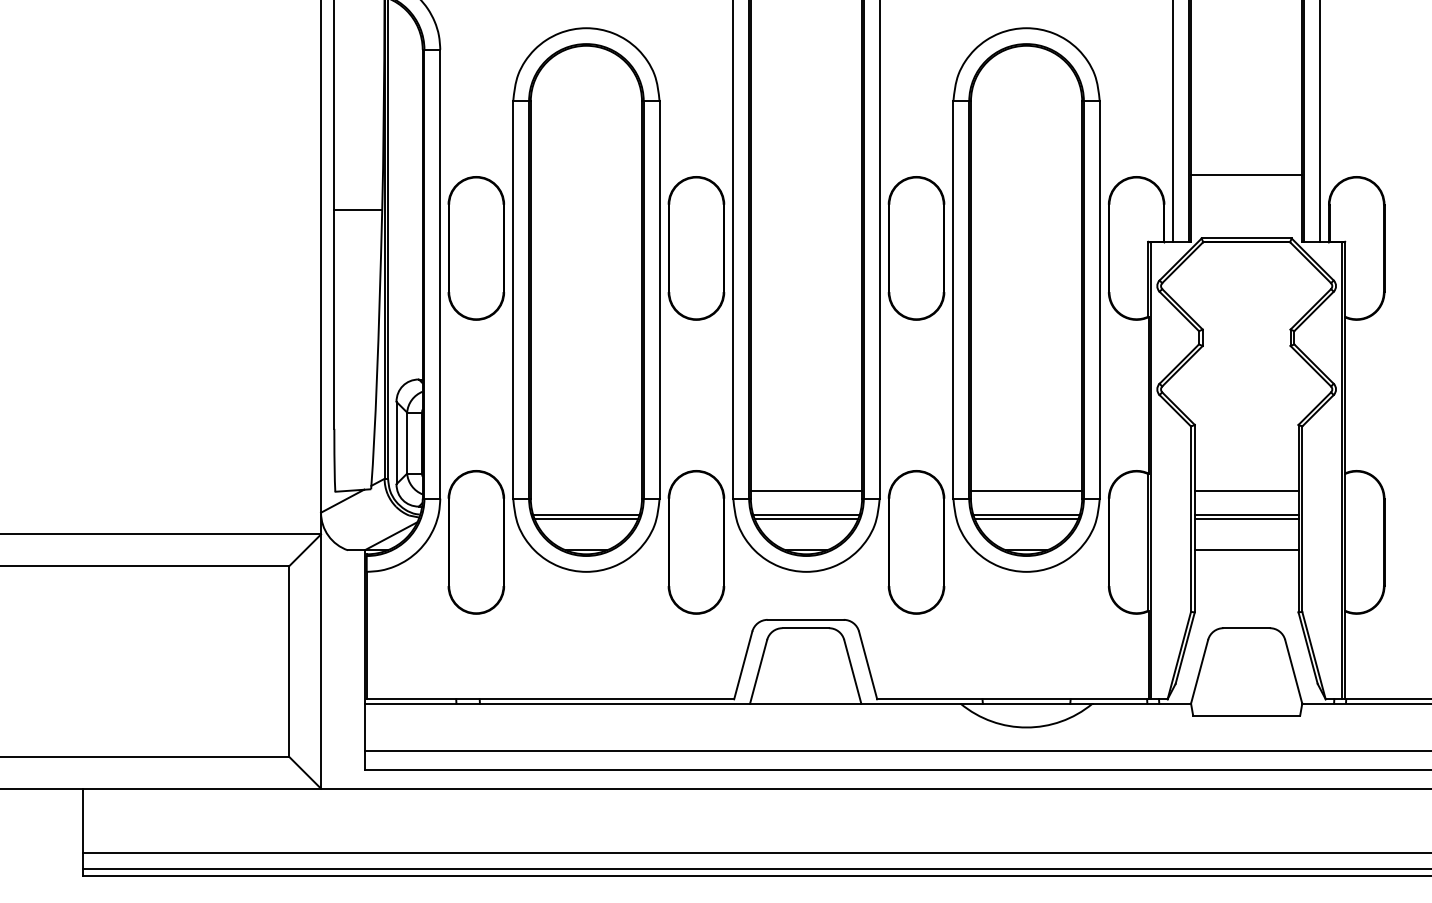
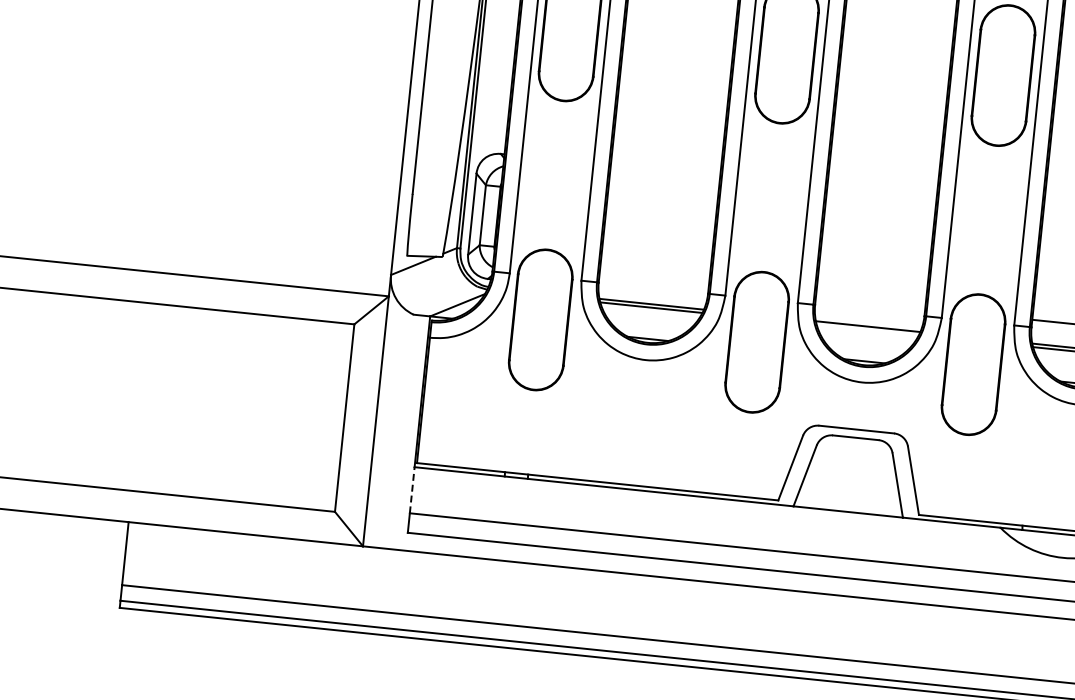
line: (806, 491) -> (870, 303), removed
line: (806, 518) -> (867, 330), removed
line: (364, 726) -> (412, 489), solid -> dashed

